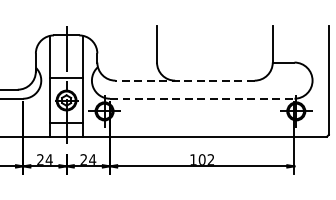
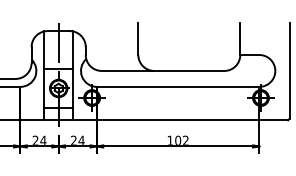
line: (184, 80) -> (162, 70), dashed -> solid
line: (202, 98) -> (178, 86), dashed -> solid

